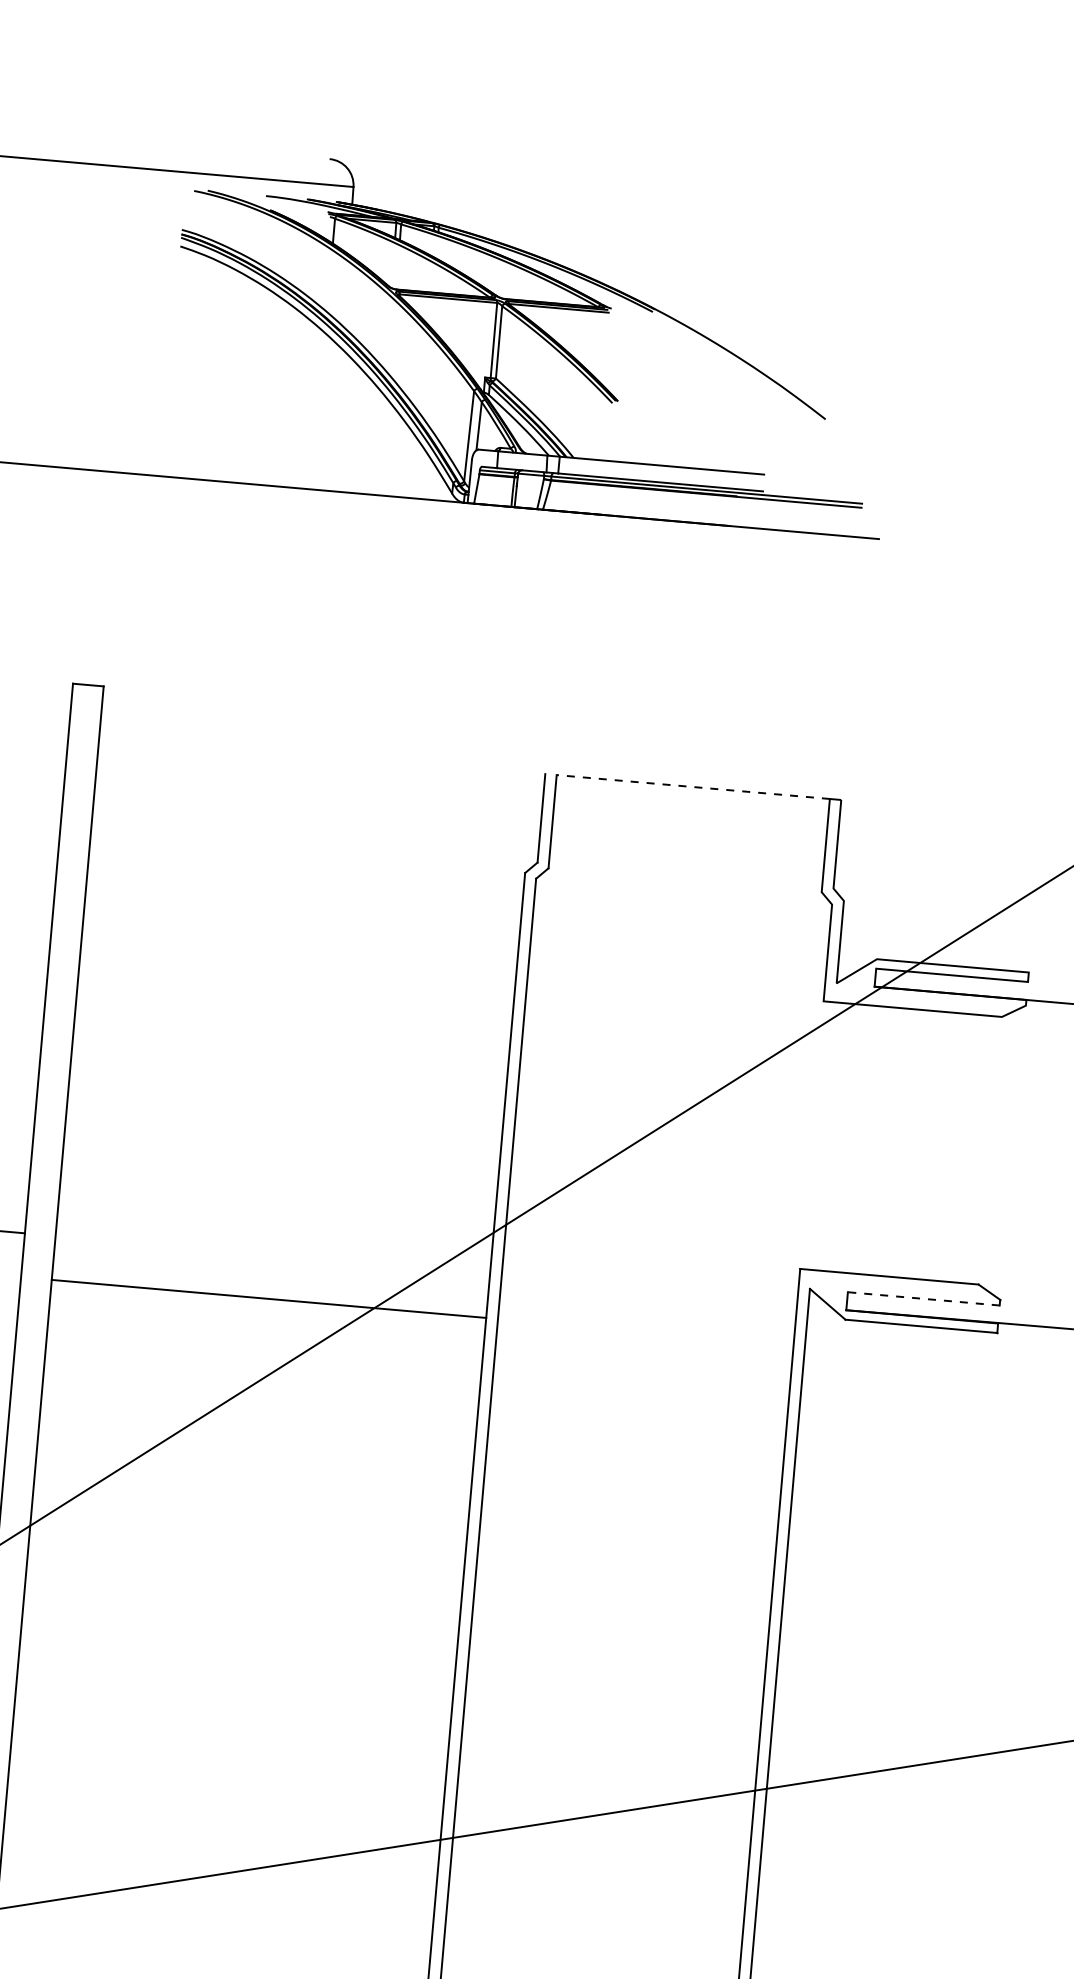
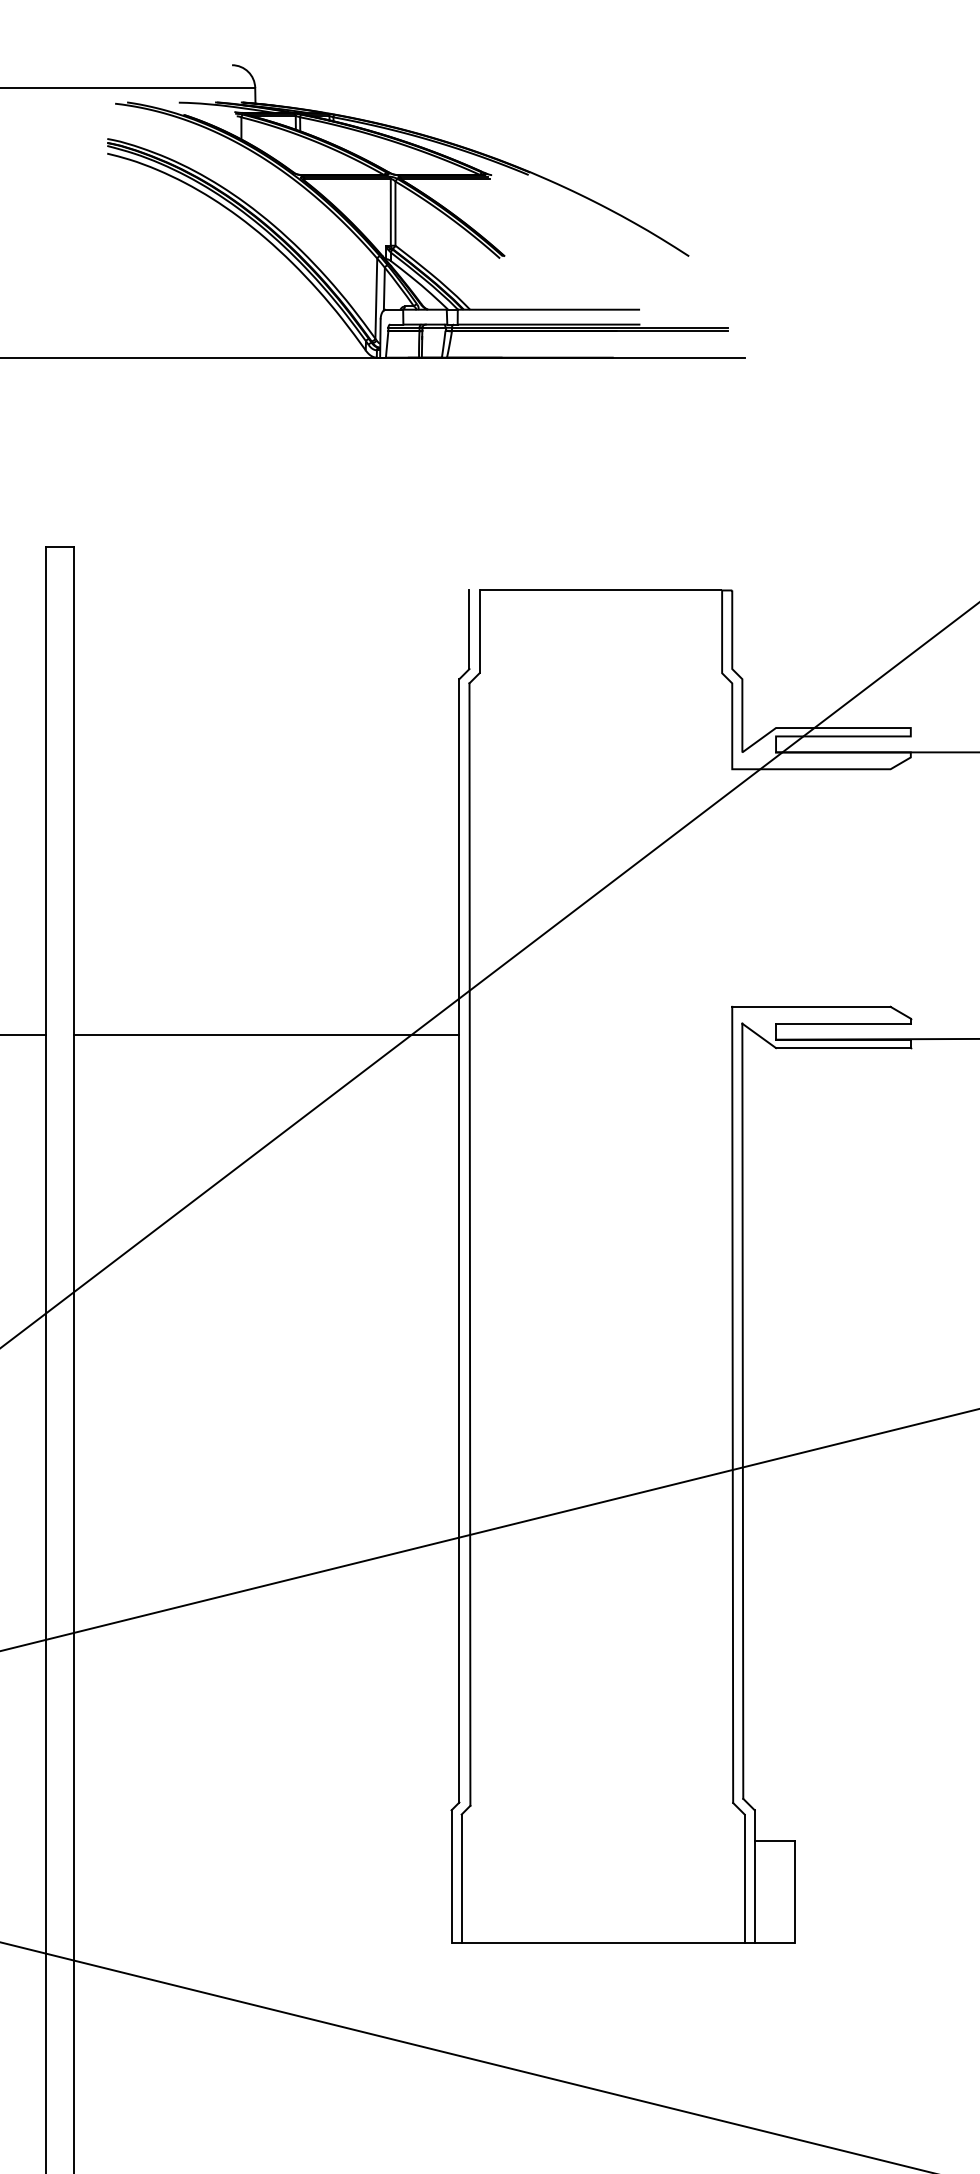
line: (692, 787) -> (600, 590), dashed -> solid
line: (922, 1298) -> (842, 1023), dashed -> solid
line: (268, 1299) -> (266, 1035), moved

